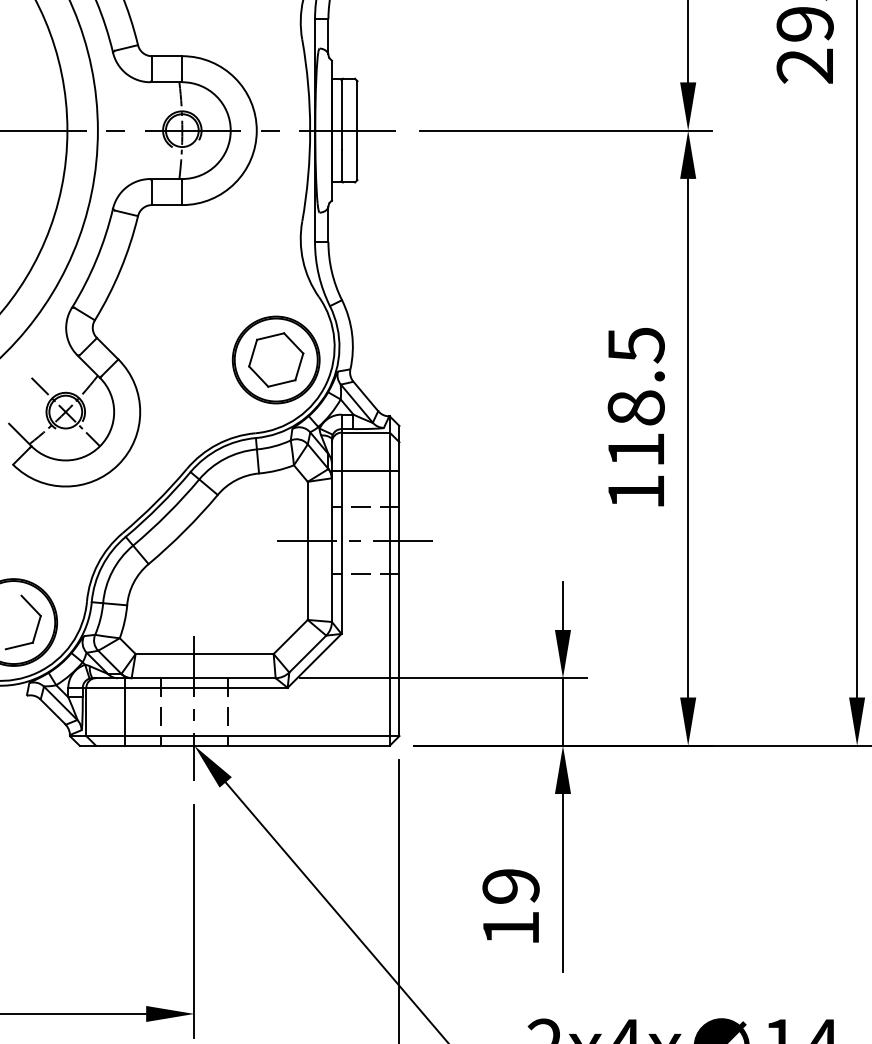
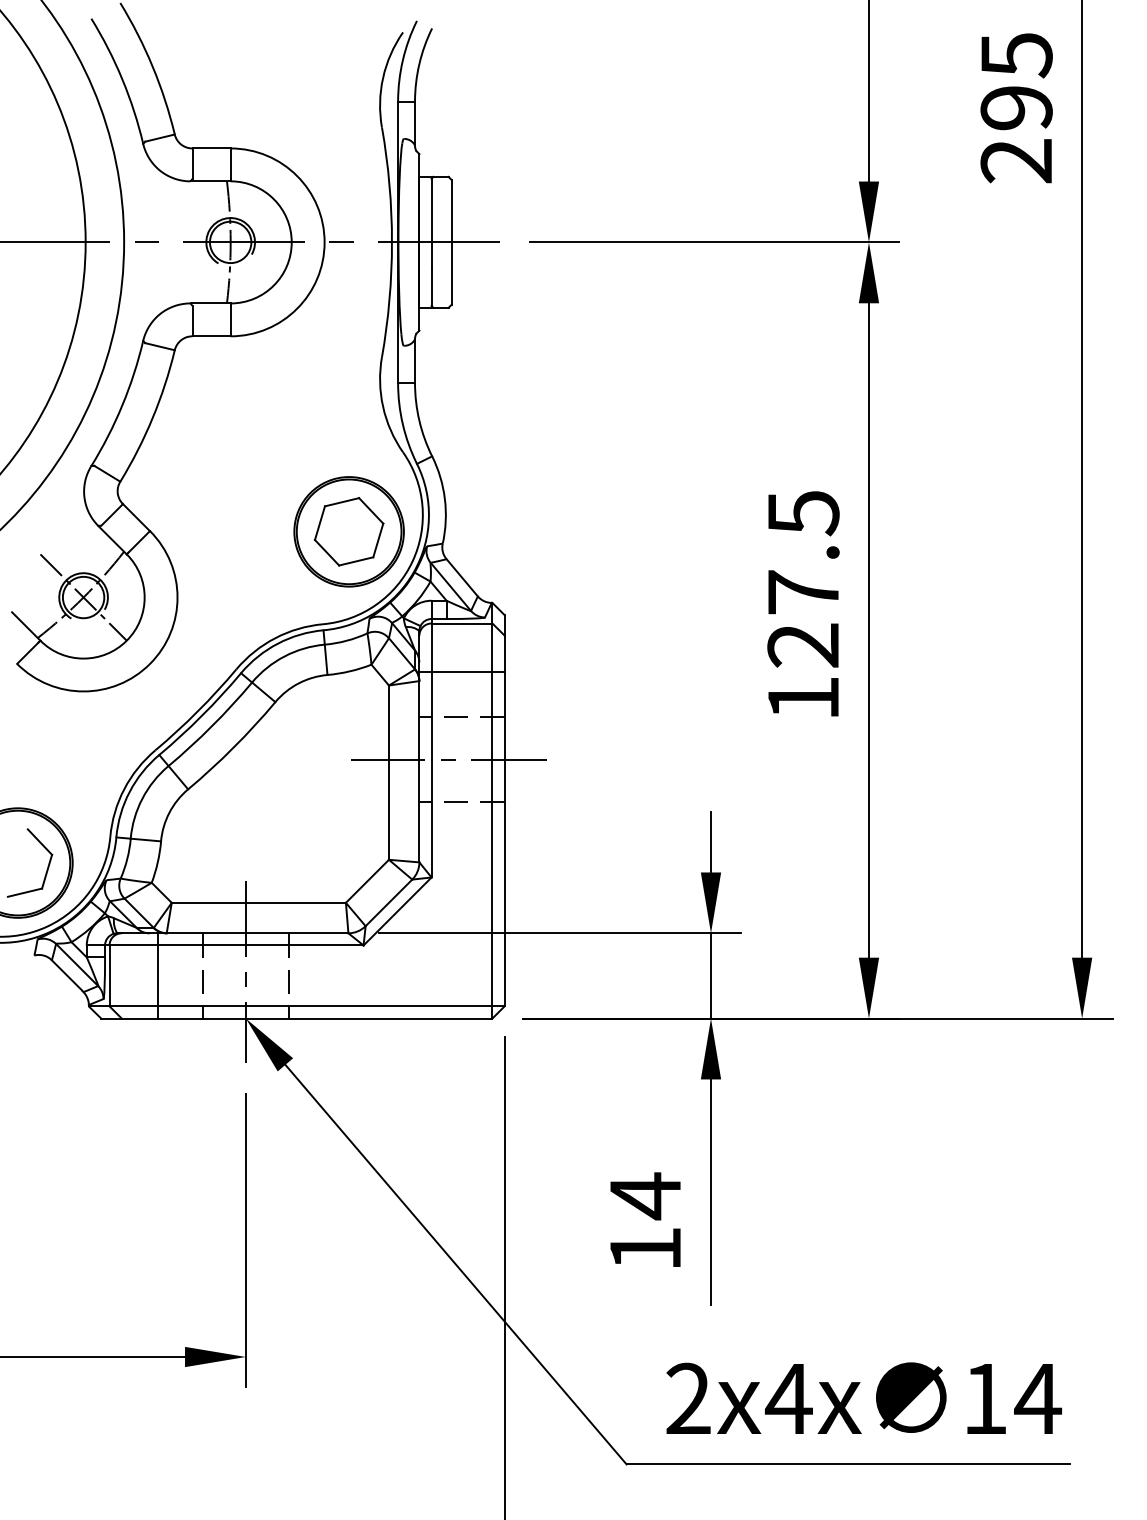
text: (636, 428) -> (803, 618), 118.5 -> 127.5
text: (511, 886) -> (645, 1196), 19 -> 14

